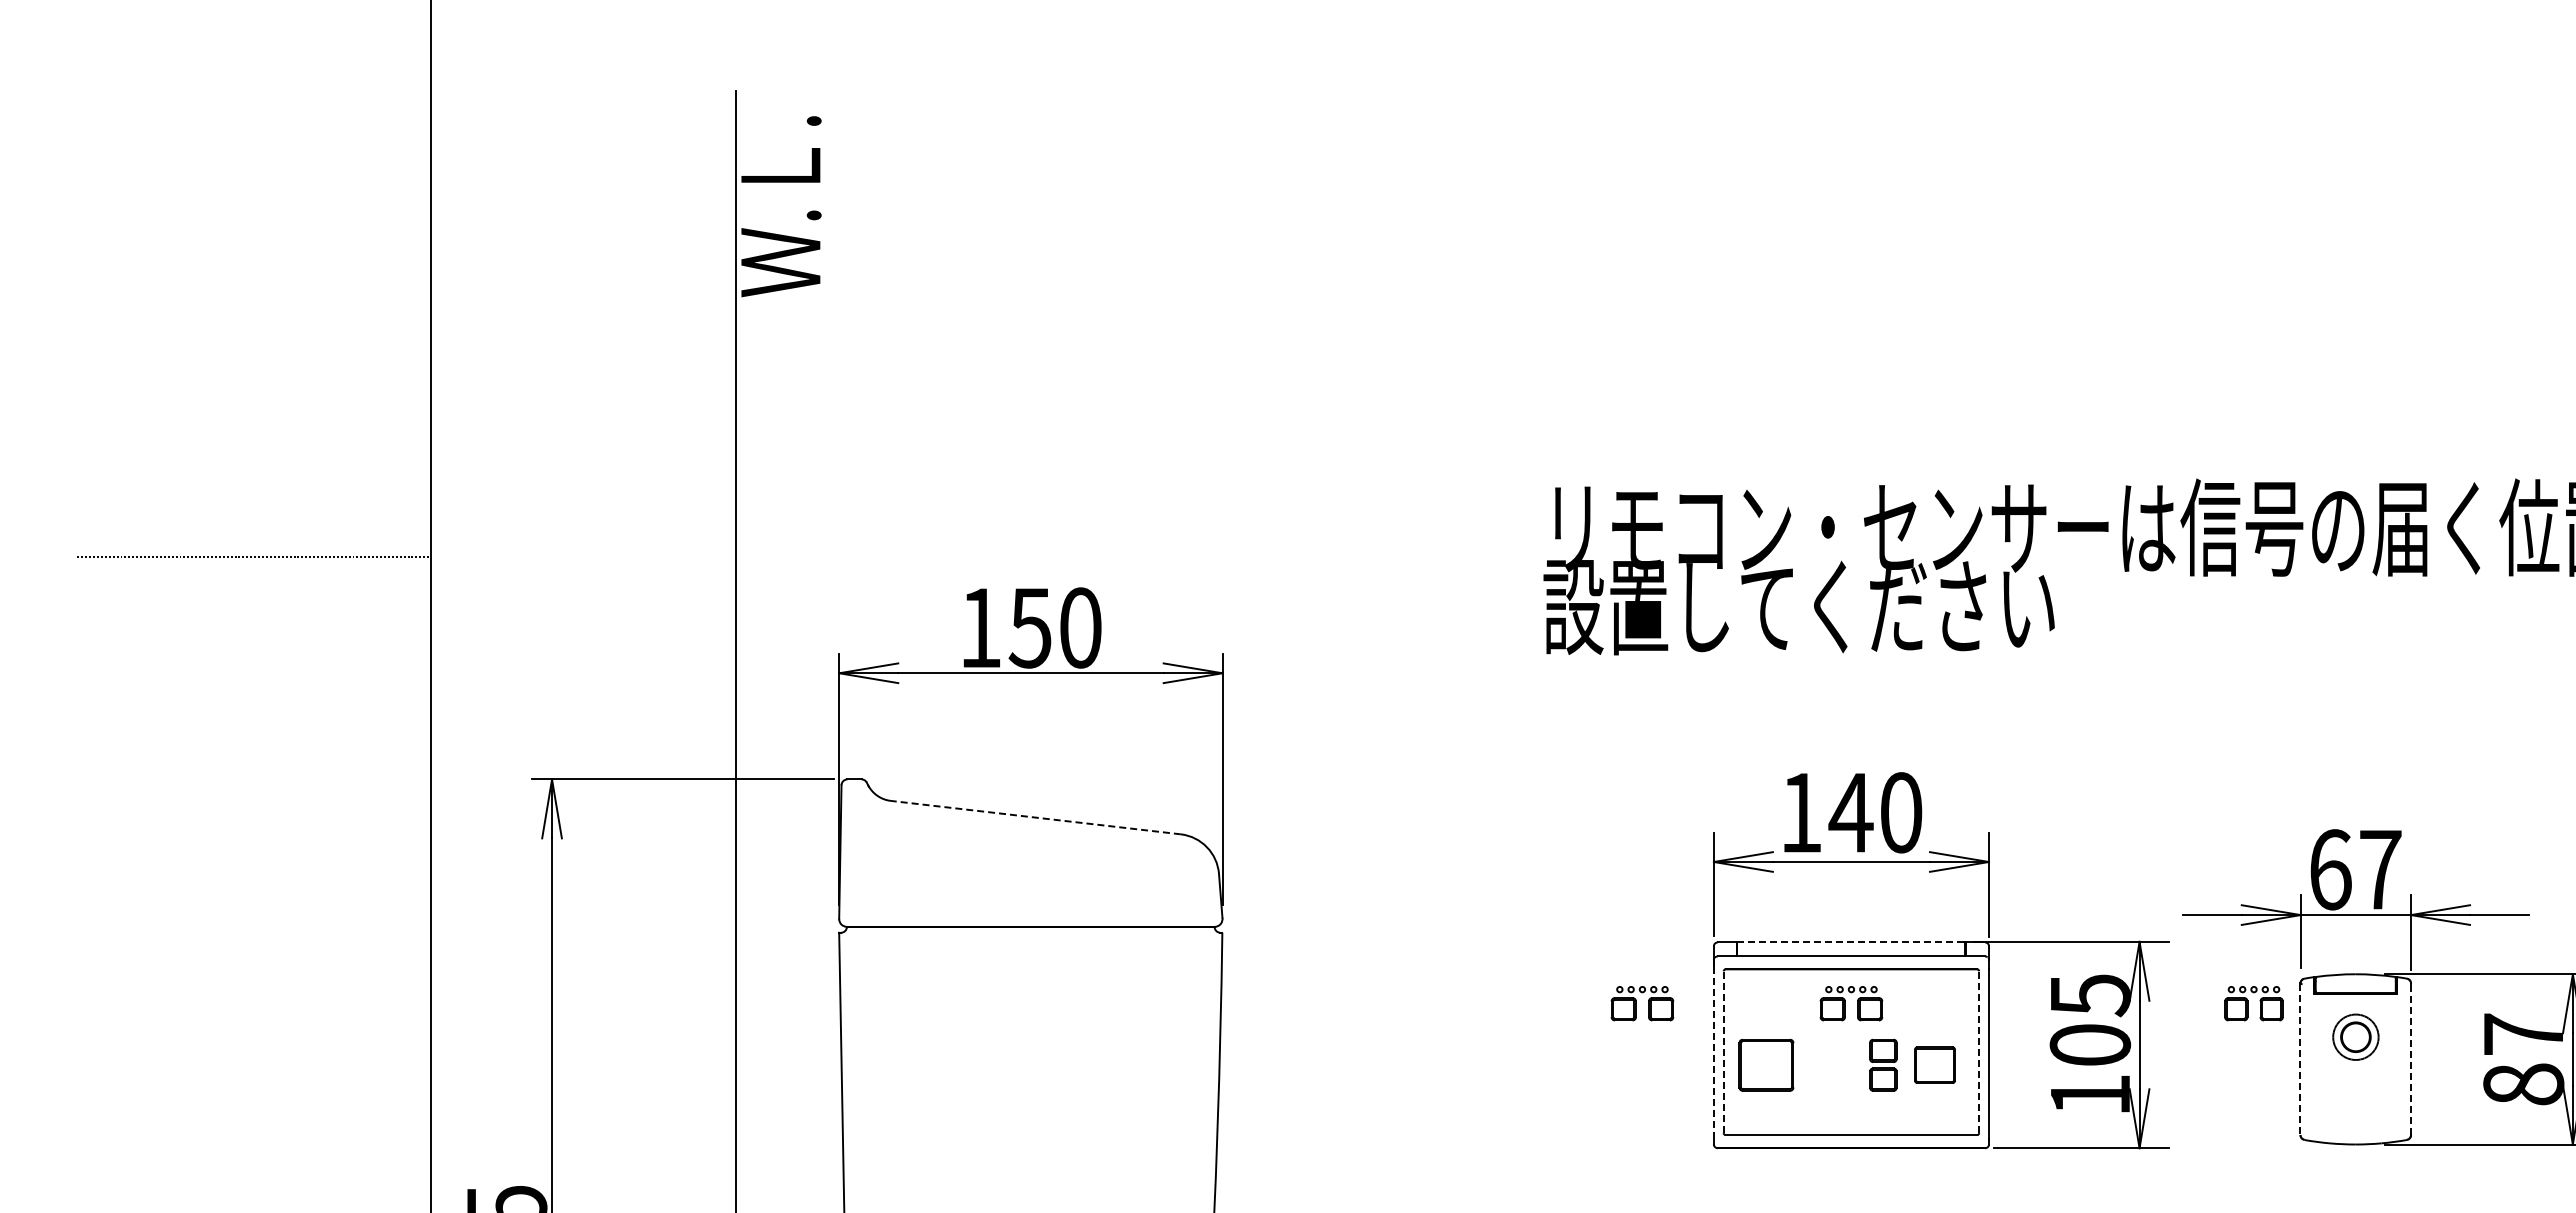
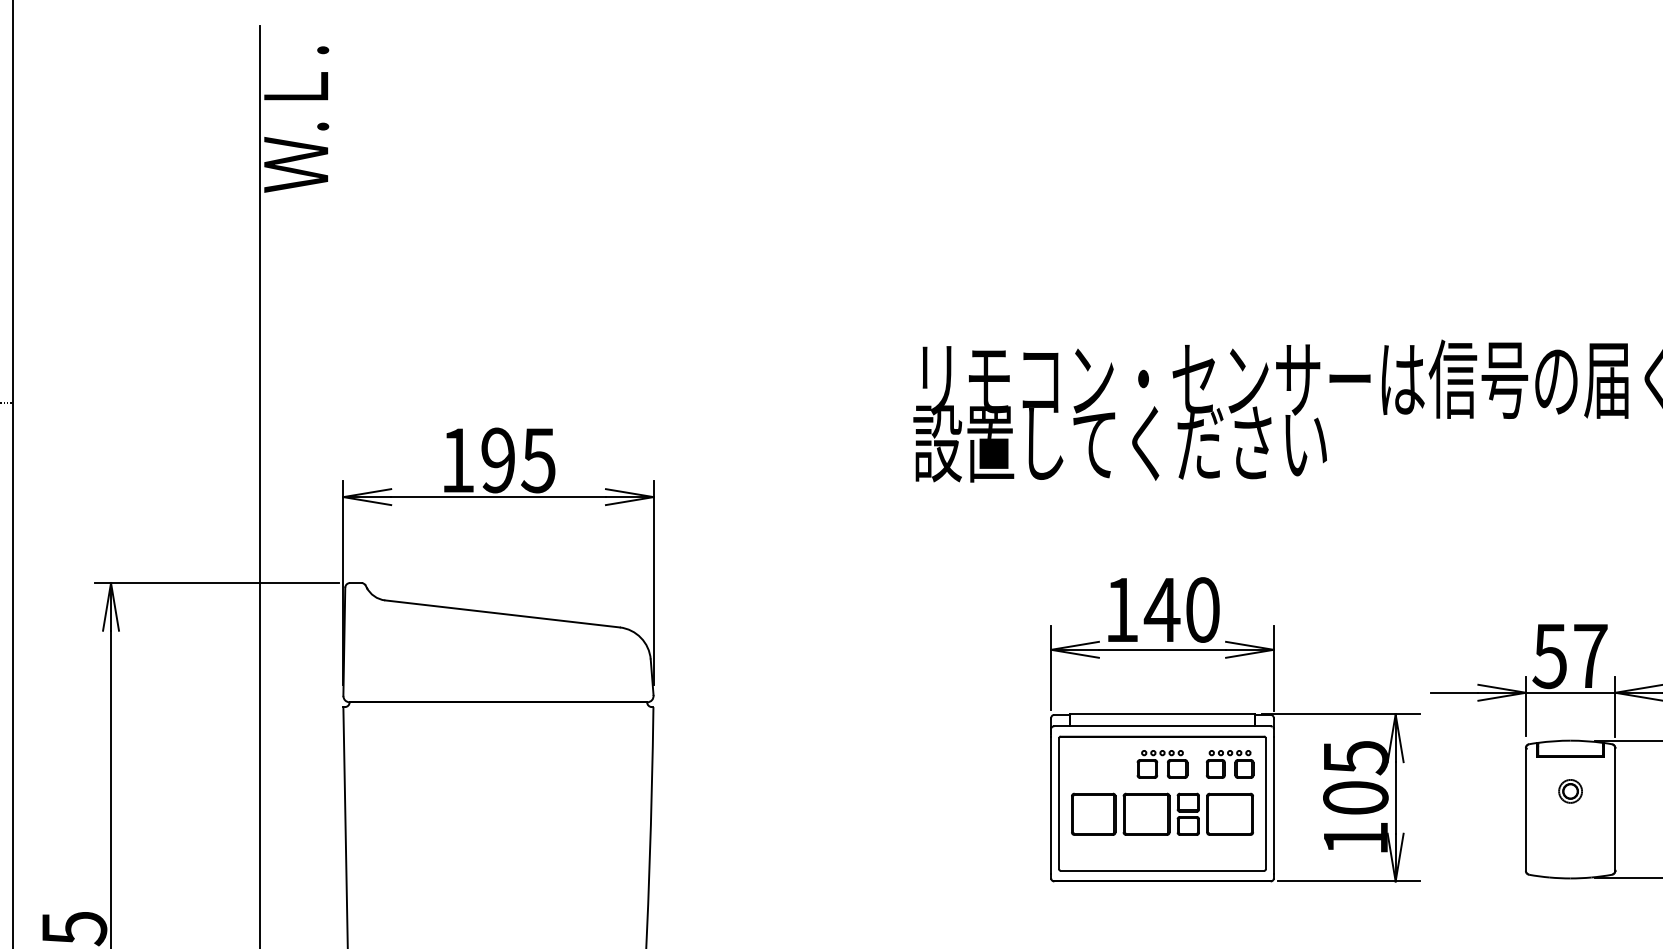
text: (1054, 627) -> (517, 460), 150 -> 195
line: (1035, 817) -> (502, 613), dashed -> solid
text: (2329, 869) -> (1549, 655), 67 -> 57
line: (1851, 941) -> (1162, 714), dashed -> solid
part: (1642, 1003) -> (993, 764), removed
part: (2253, 1003) -> (1229, 764), moved
part: (2355, 1036) -> (1570, 791), size x0.62
line: (1723, 1052) -> (1058, 803), dashed -> solid
line: (1979, 1052) -> (1266, 803), dashed -> solid
line: (1713, 1054) -> (1050, 805), dashed -> solid
line: (2300, 1059) -> (1525, 809), dashed -> solid
line: (2411, 1059) -> (1615, 809), dashed -> solid
part: (1831, 1064) -> (1146, 813), added
part: (1934, 1064) -> (1229, 813), size x1.43

